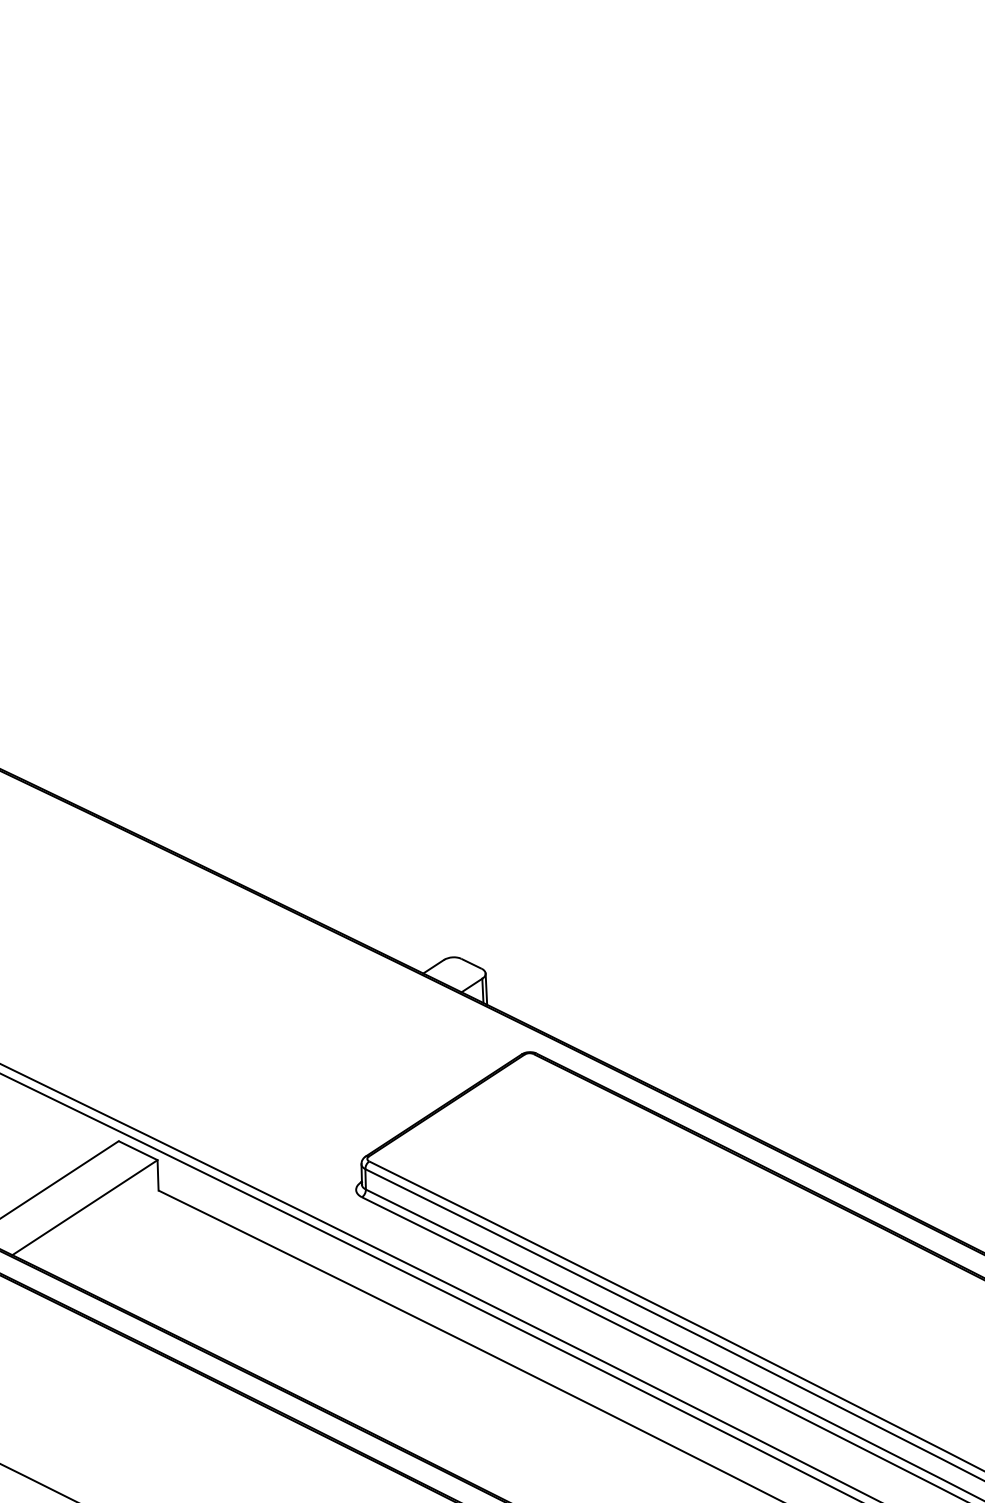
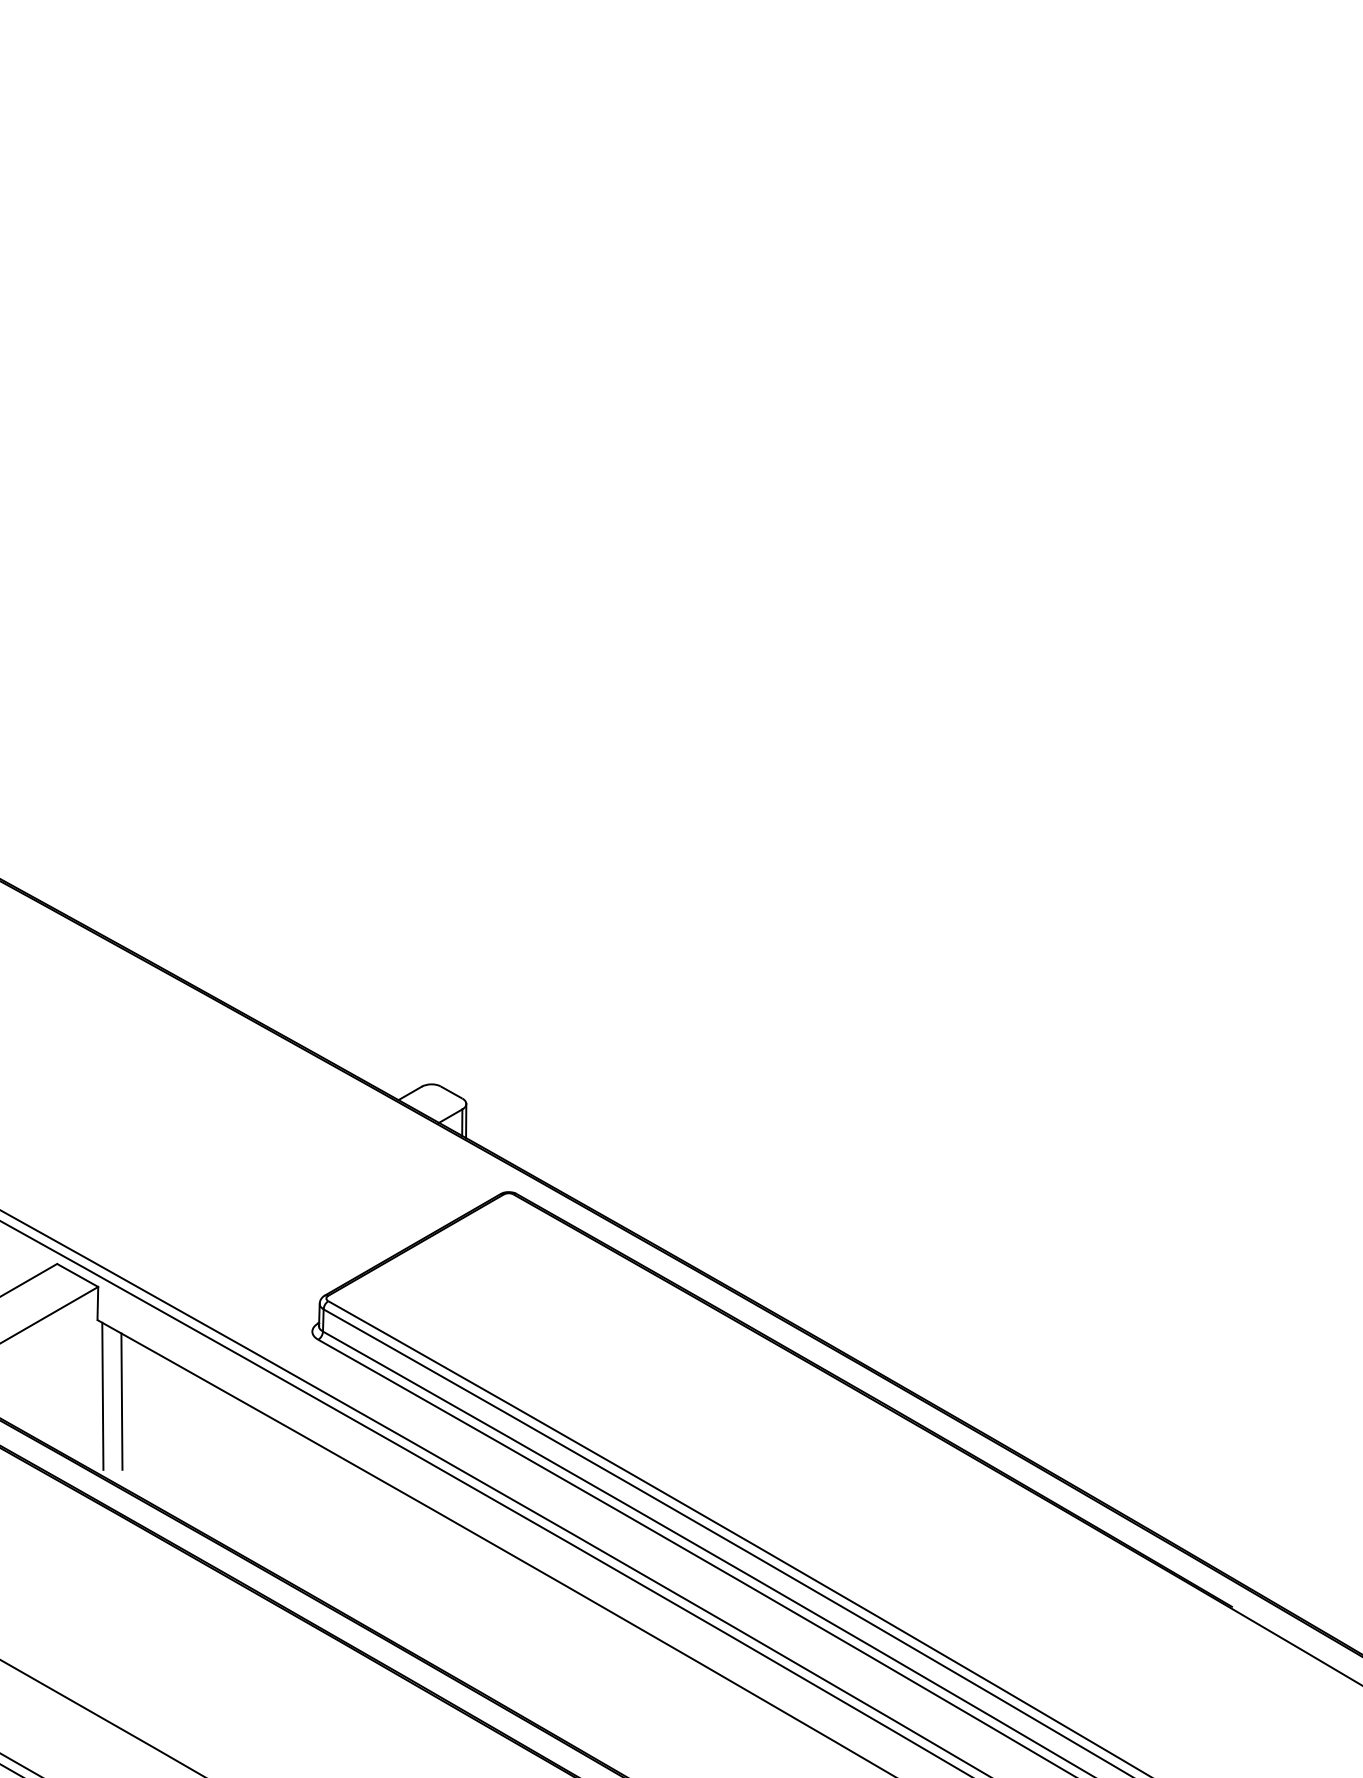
line: (167, 1259) -> (102, 1395), added
line: (184, 1263) -> (121, 1401), added

